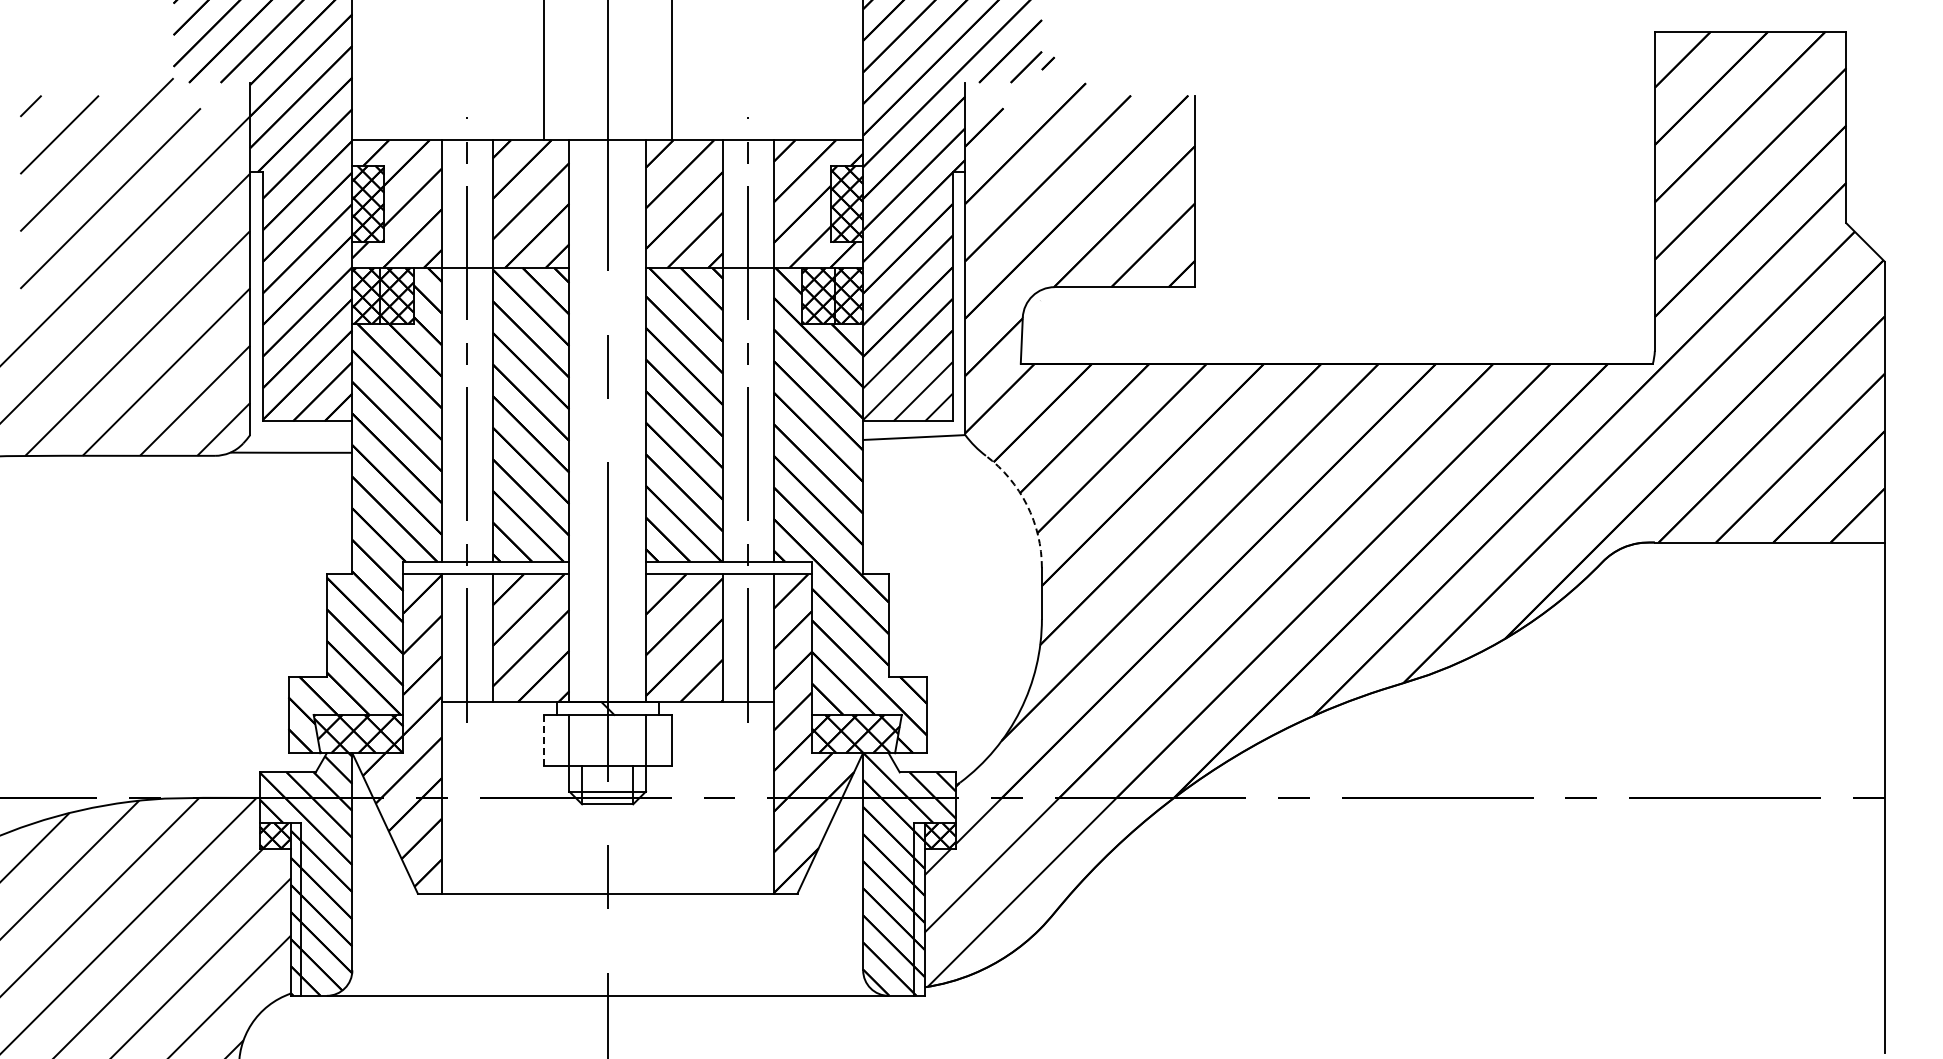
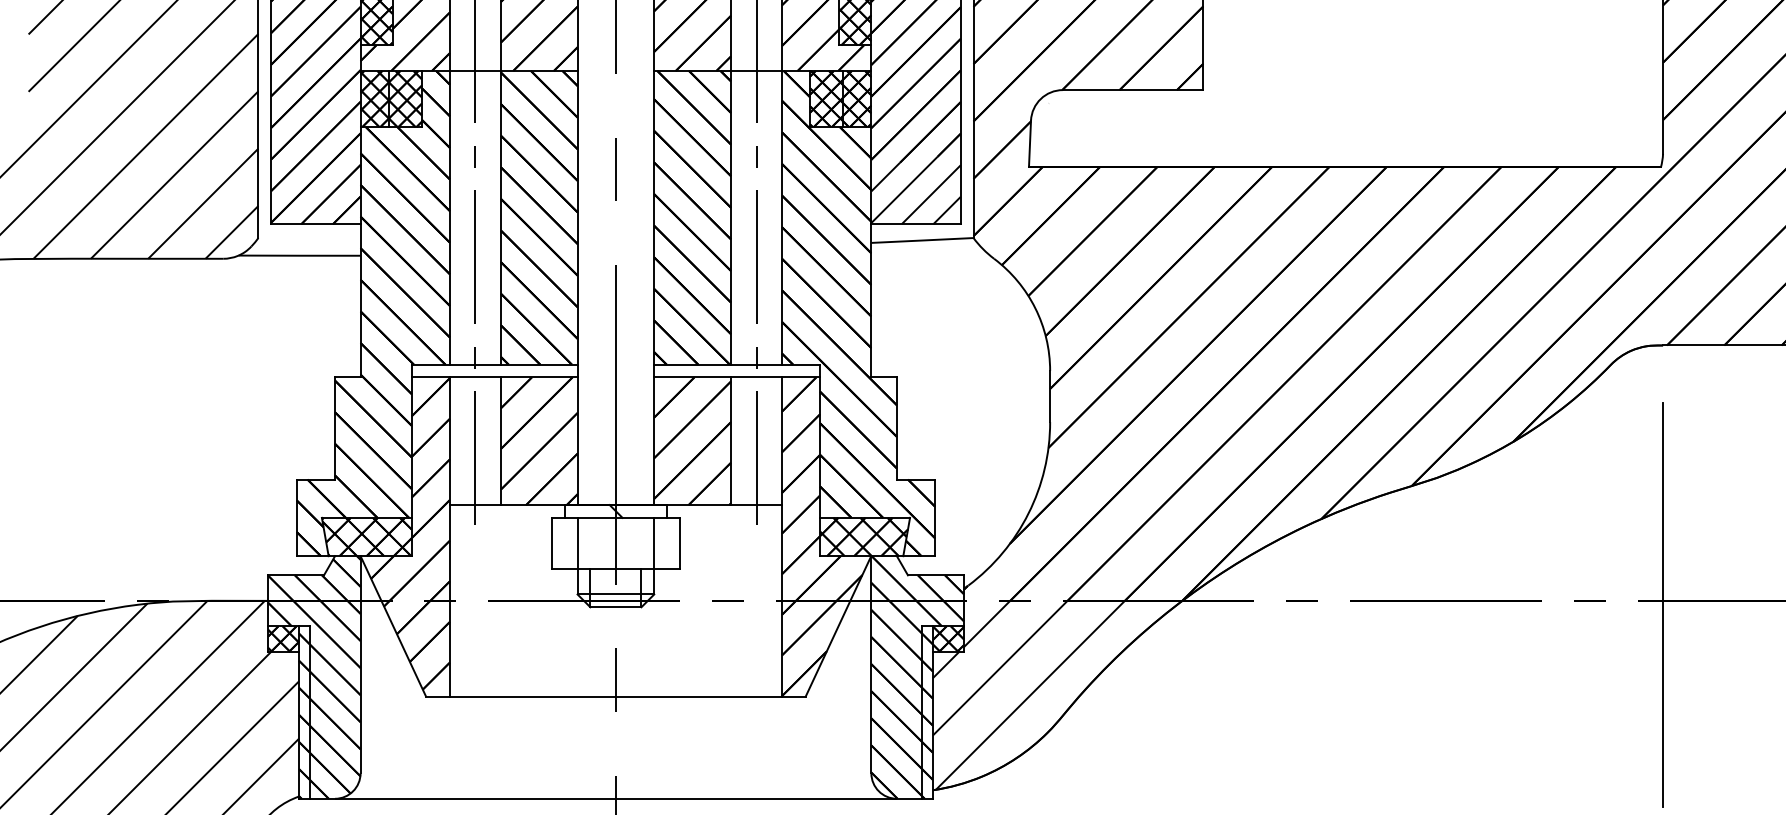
arc: (1027, 505) -> (1035, 308), dashed -> solid
line: (543, 740) -> (551, 543), dashed -> solid
line: (1654, 801) -> (1662, 604), added

